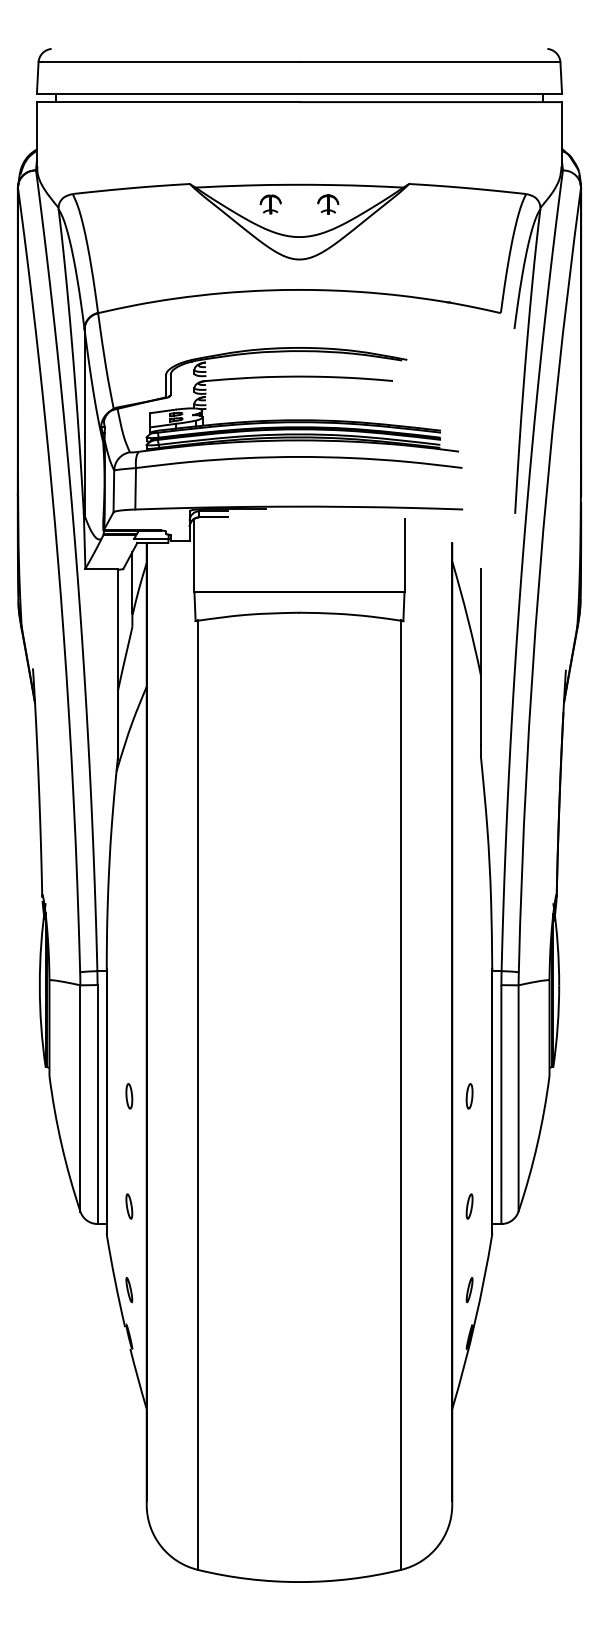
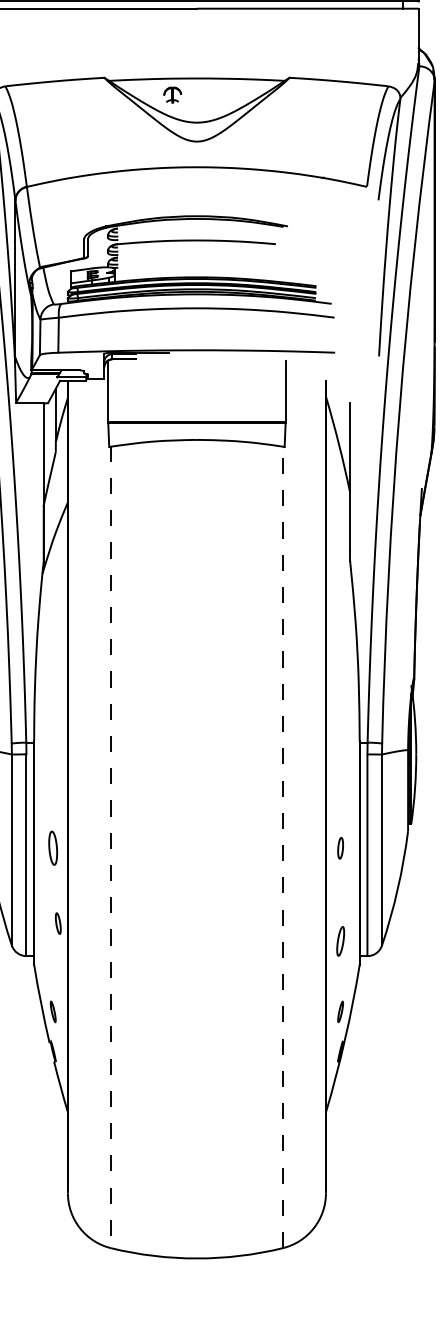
part: (328, 204) -> (221, 95), removed
line: (401, 1094) -> (283, 846), solid -> dashed
line: (197, 1095) -> (110, 847), solid -> dashed
part: (129, 1096) -> (53, 848), size x1.6
part: (129, 1206) -> (58, 923), moved
part: (469, 1206) -> (340, 941), size x1.4

